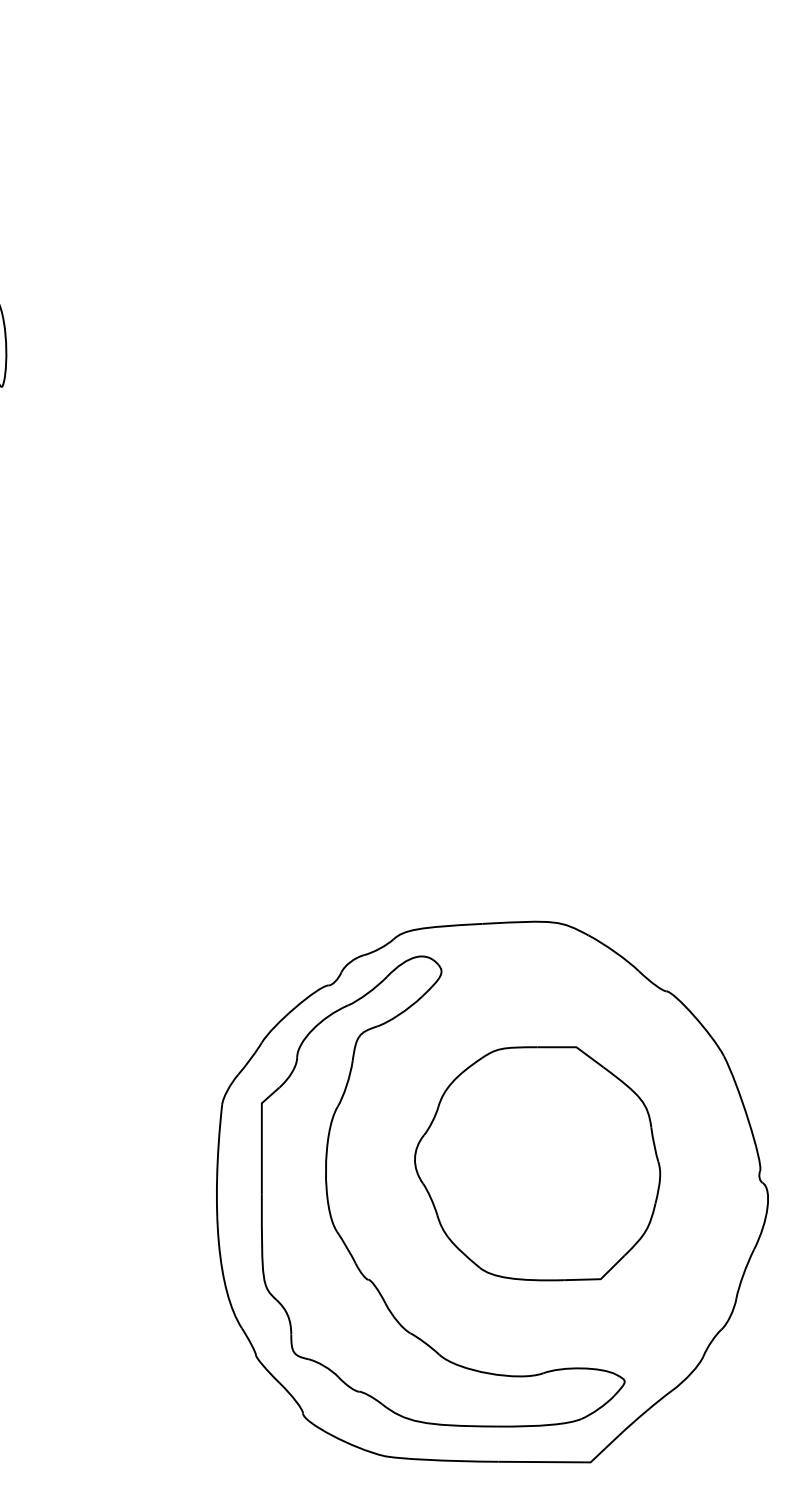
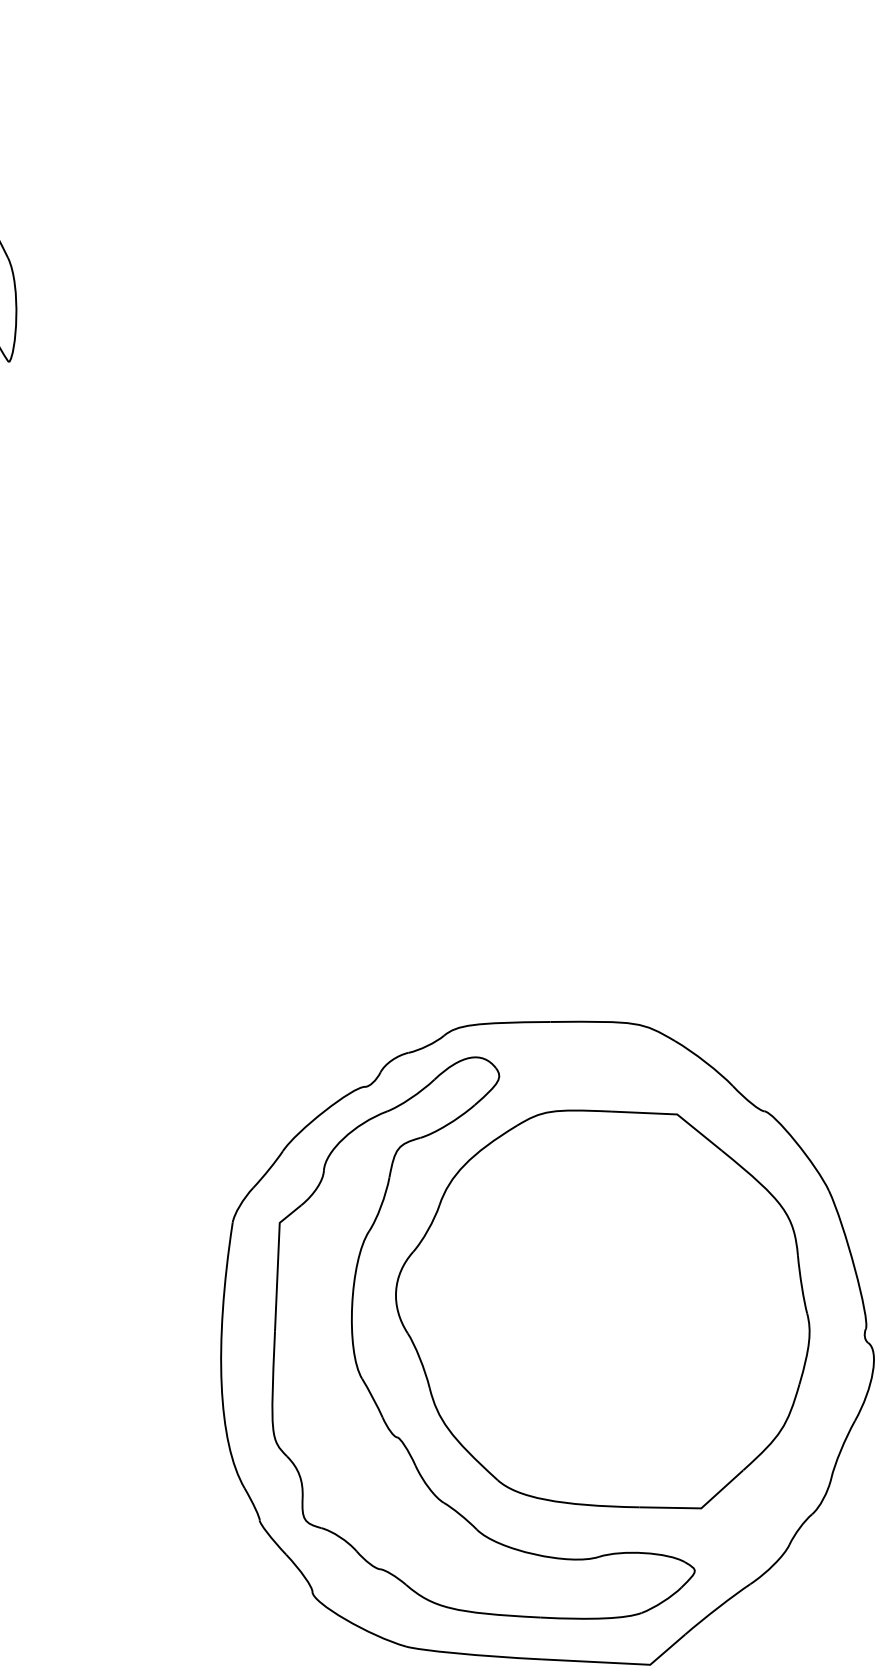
part: (537, 1163) -> (602, 1308), size x1.43

